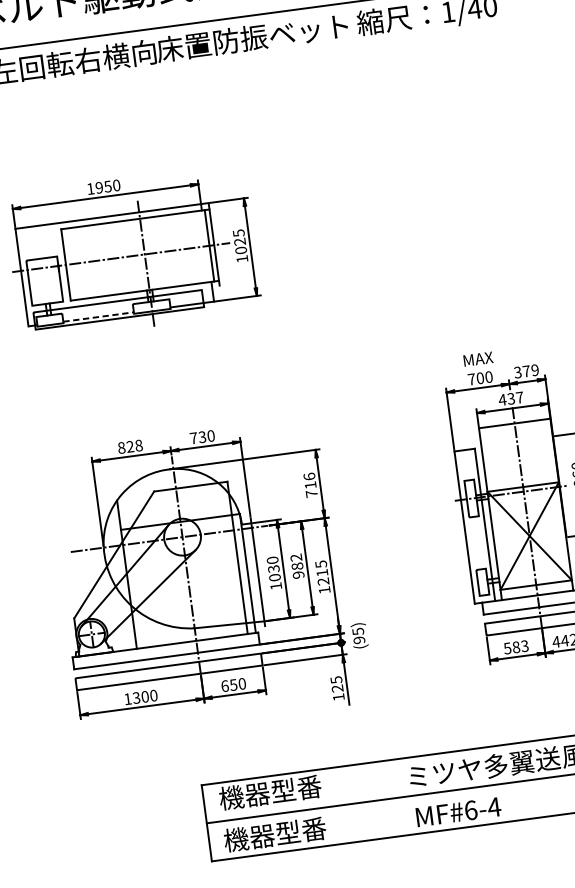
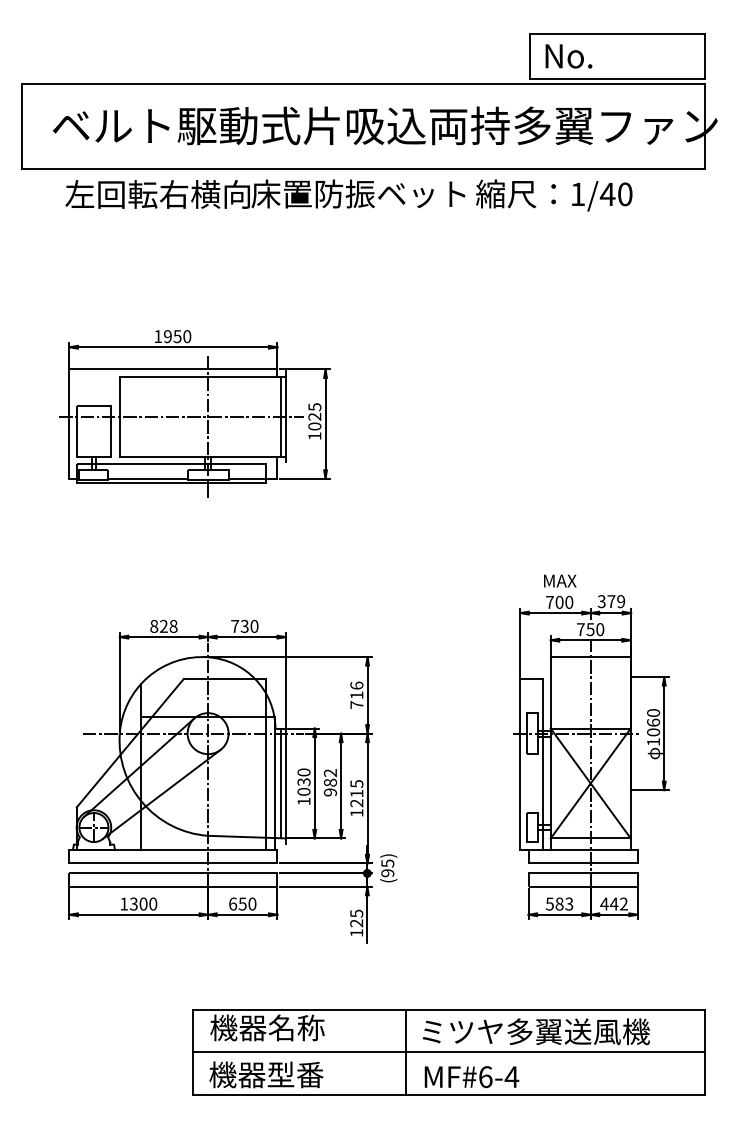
line: (98, 316) -> (148, 478), dashed -> solid
text: (511, 398) -> (590, 629), 437 -> 750
line: (253, 573) -> (280, 783), added
text: (296, 788) -> (296, 1027), 機器型番 -> 機器名称
line: (397, 797) -> (406, 1052), added

